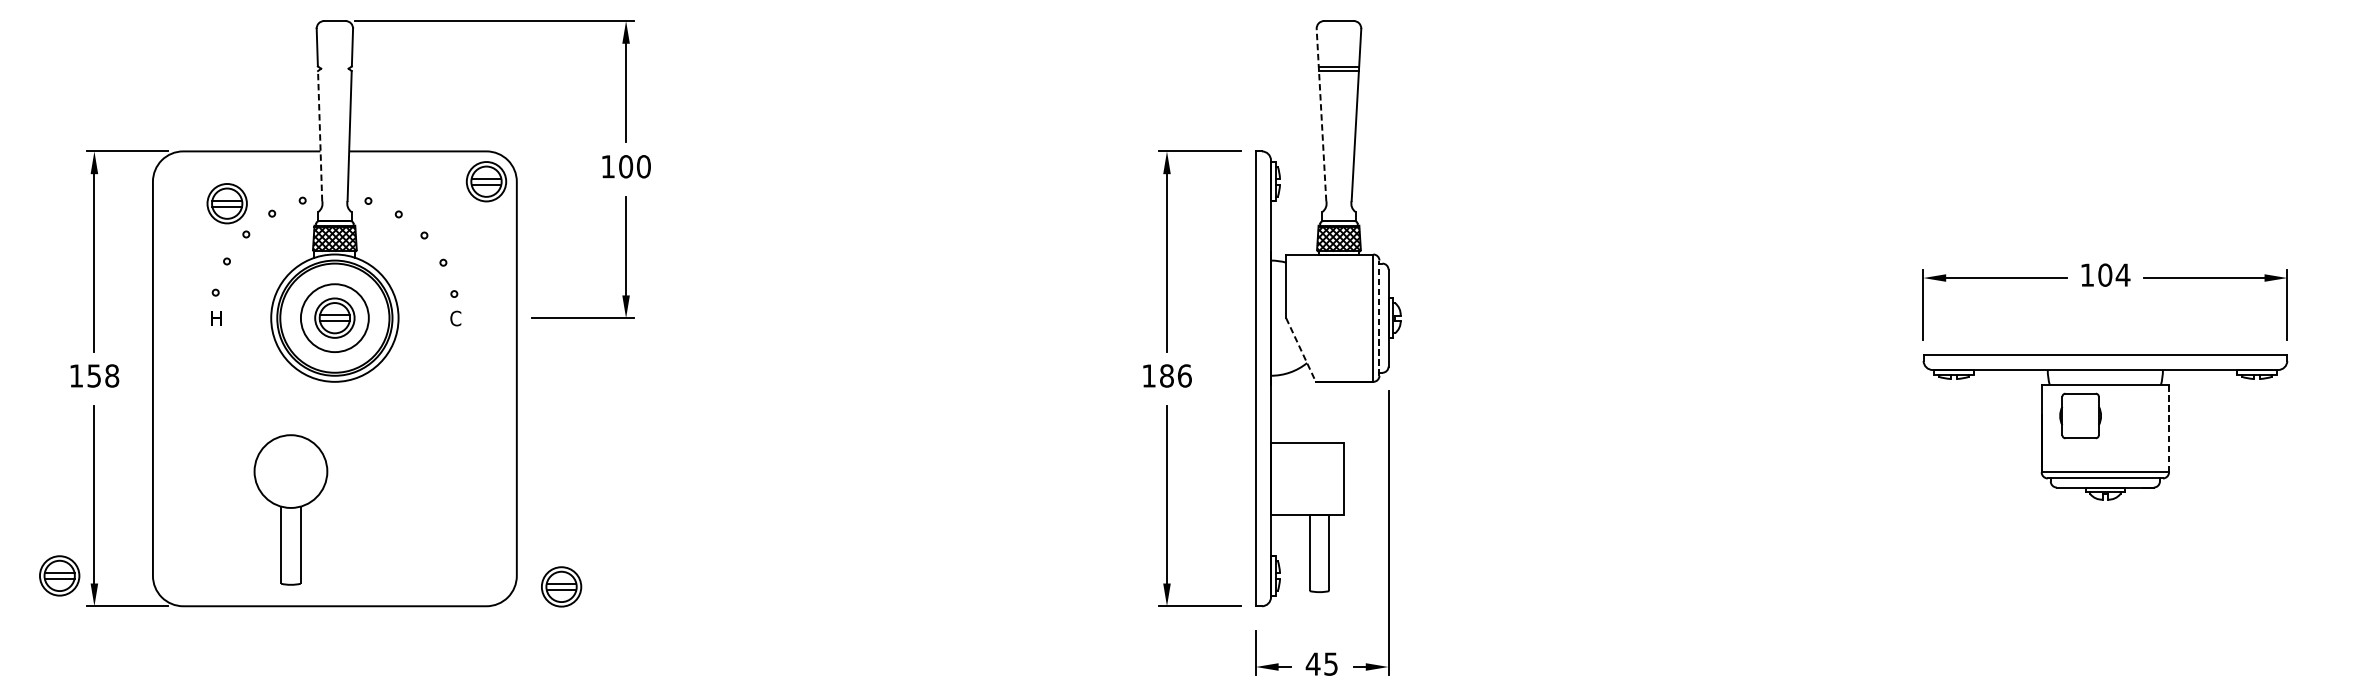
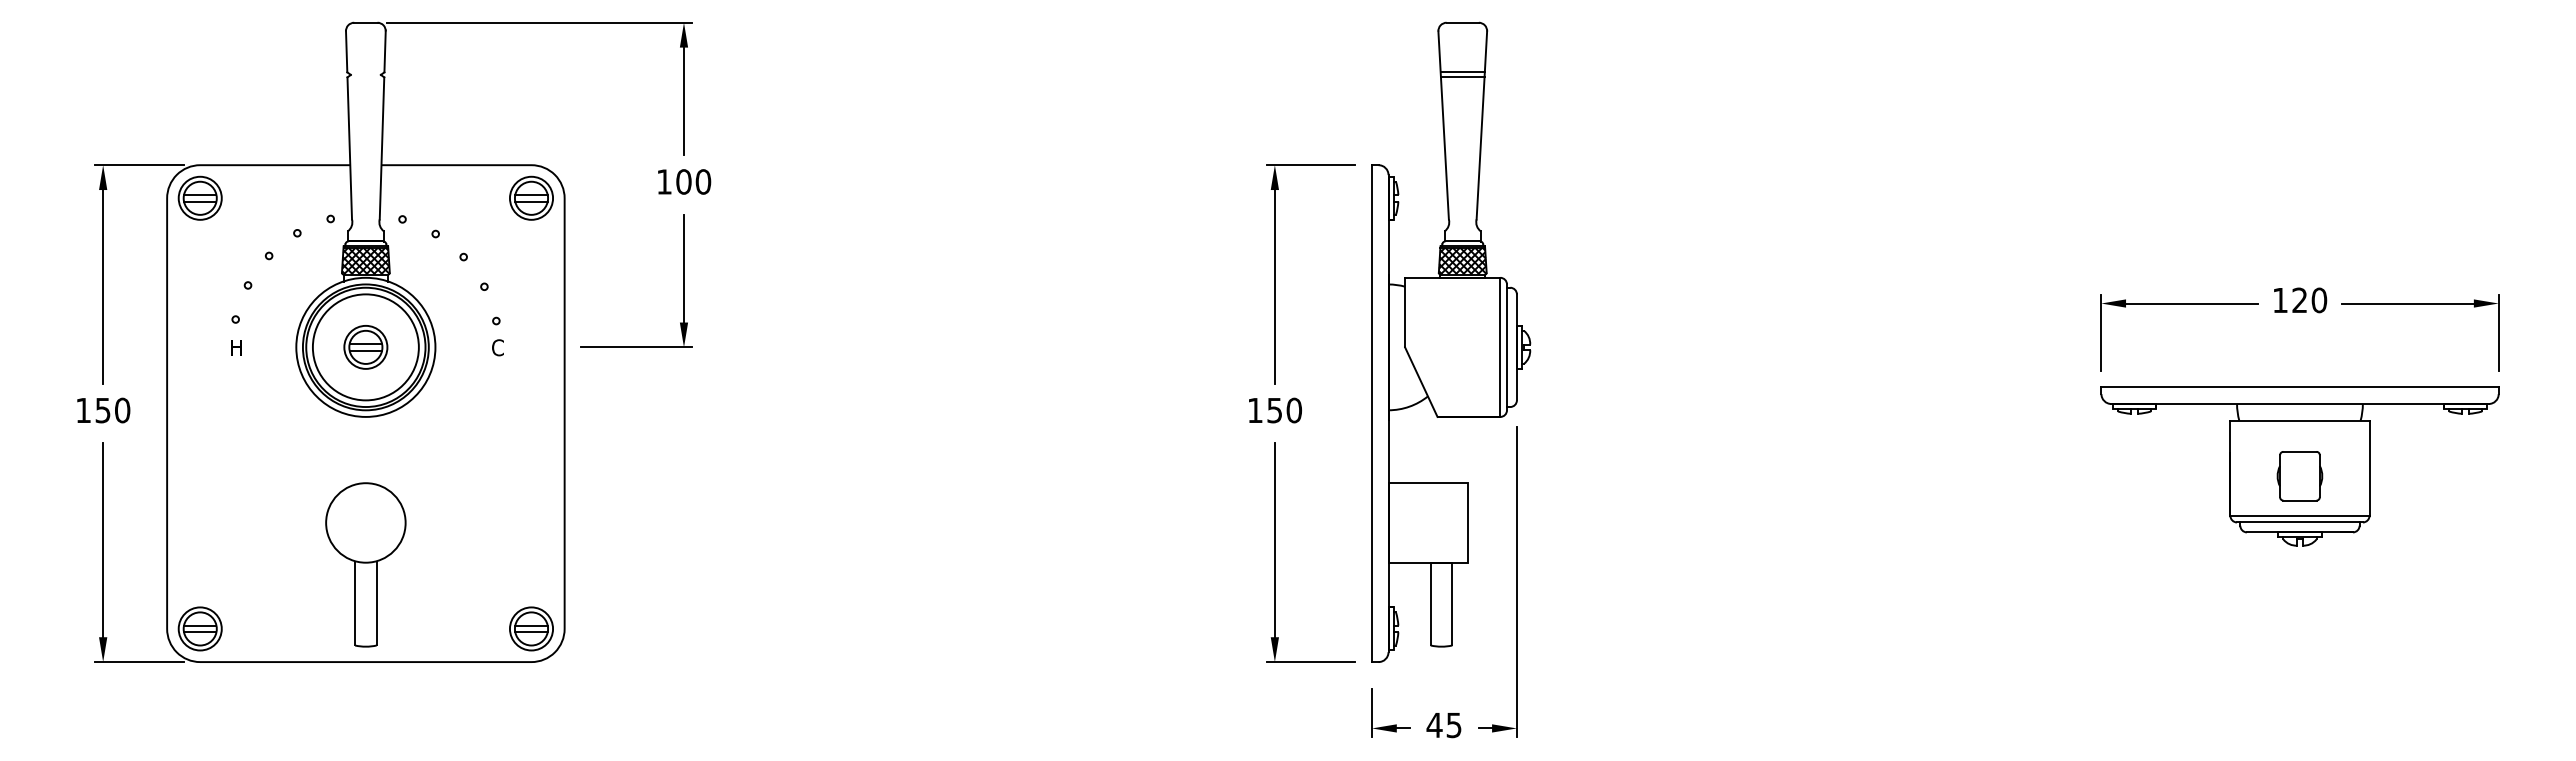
line: (1321, 114) -> (1443, 124), dashed -> solid
line: (319, 135) -> (349, 147), dashed -> solid
part: (226, 202) -> (199, 197), moved
text: (2114, 275) -> (2309, 300), 104 -> 120
circle: (334, 318) -> (365, 347), size x1.43
line: (1379, 318) -> (1506, 347), dashed -> solid
line: (1301, 350) -> (1421, 382), dashed -> solid
text: (112, 375) -> (122, 410), 158 -> 150
text: (1175, 375) -> (1284, 410), 186 -> 150
part: (2080, 416) -> (2299, 476), moved
line: (2169, 429) -> (2369, 468), dashed -> solid
part: (290, 509) -> (365, 564), moved
part: (59, 575) -> (199, 628), moved
part: (561, 586) -> (531, 628), moved

